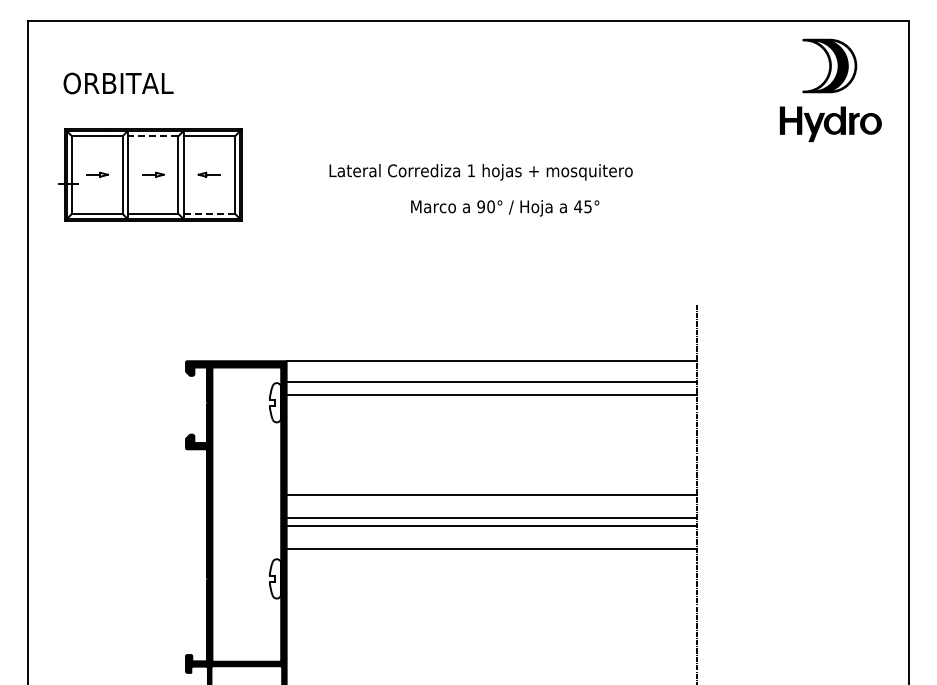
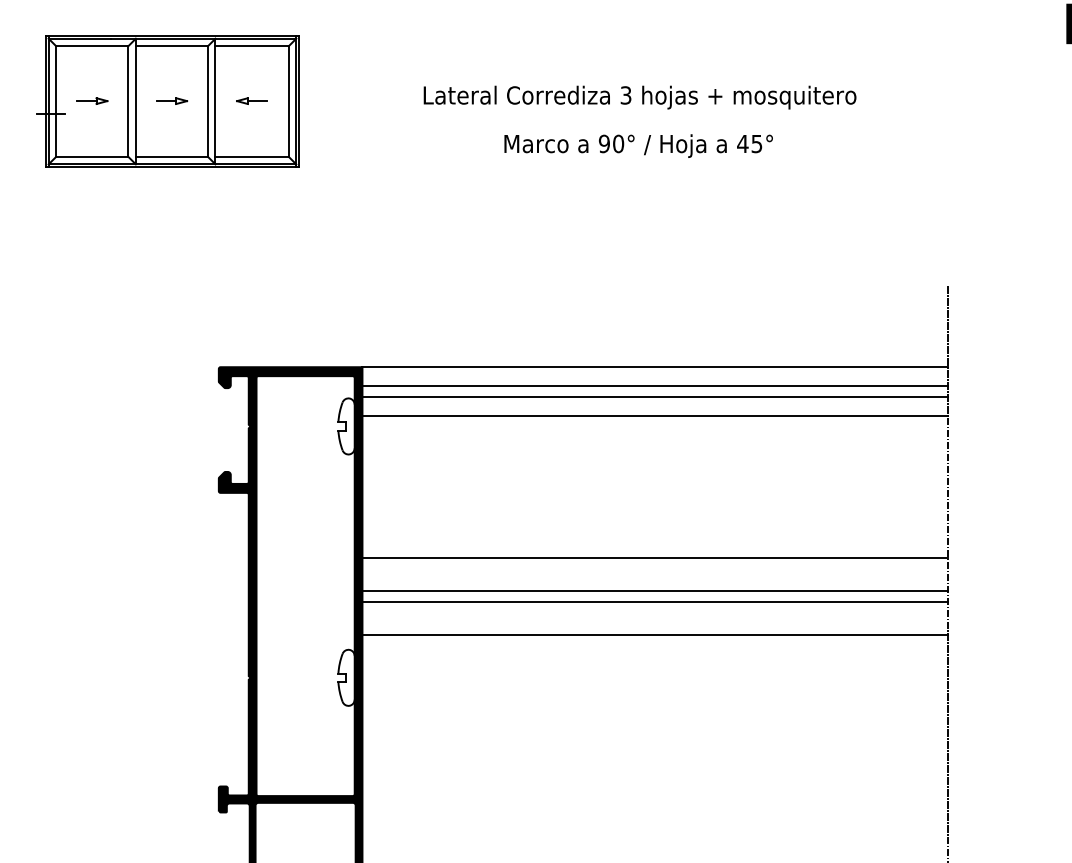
line: (152, 136) -> (171, 46), dashed -> solid
text: (470, 170) -> (624, 95), 1 -> 3
text: (505, 208) -> (639, 146), moved
line: (209, 213) -> (252, 156), dashed -> solid
line: (491, 374) -> (654, 386), added

